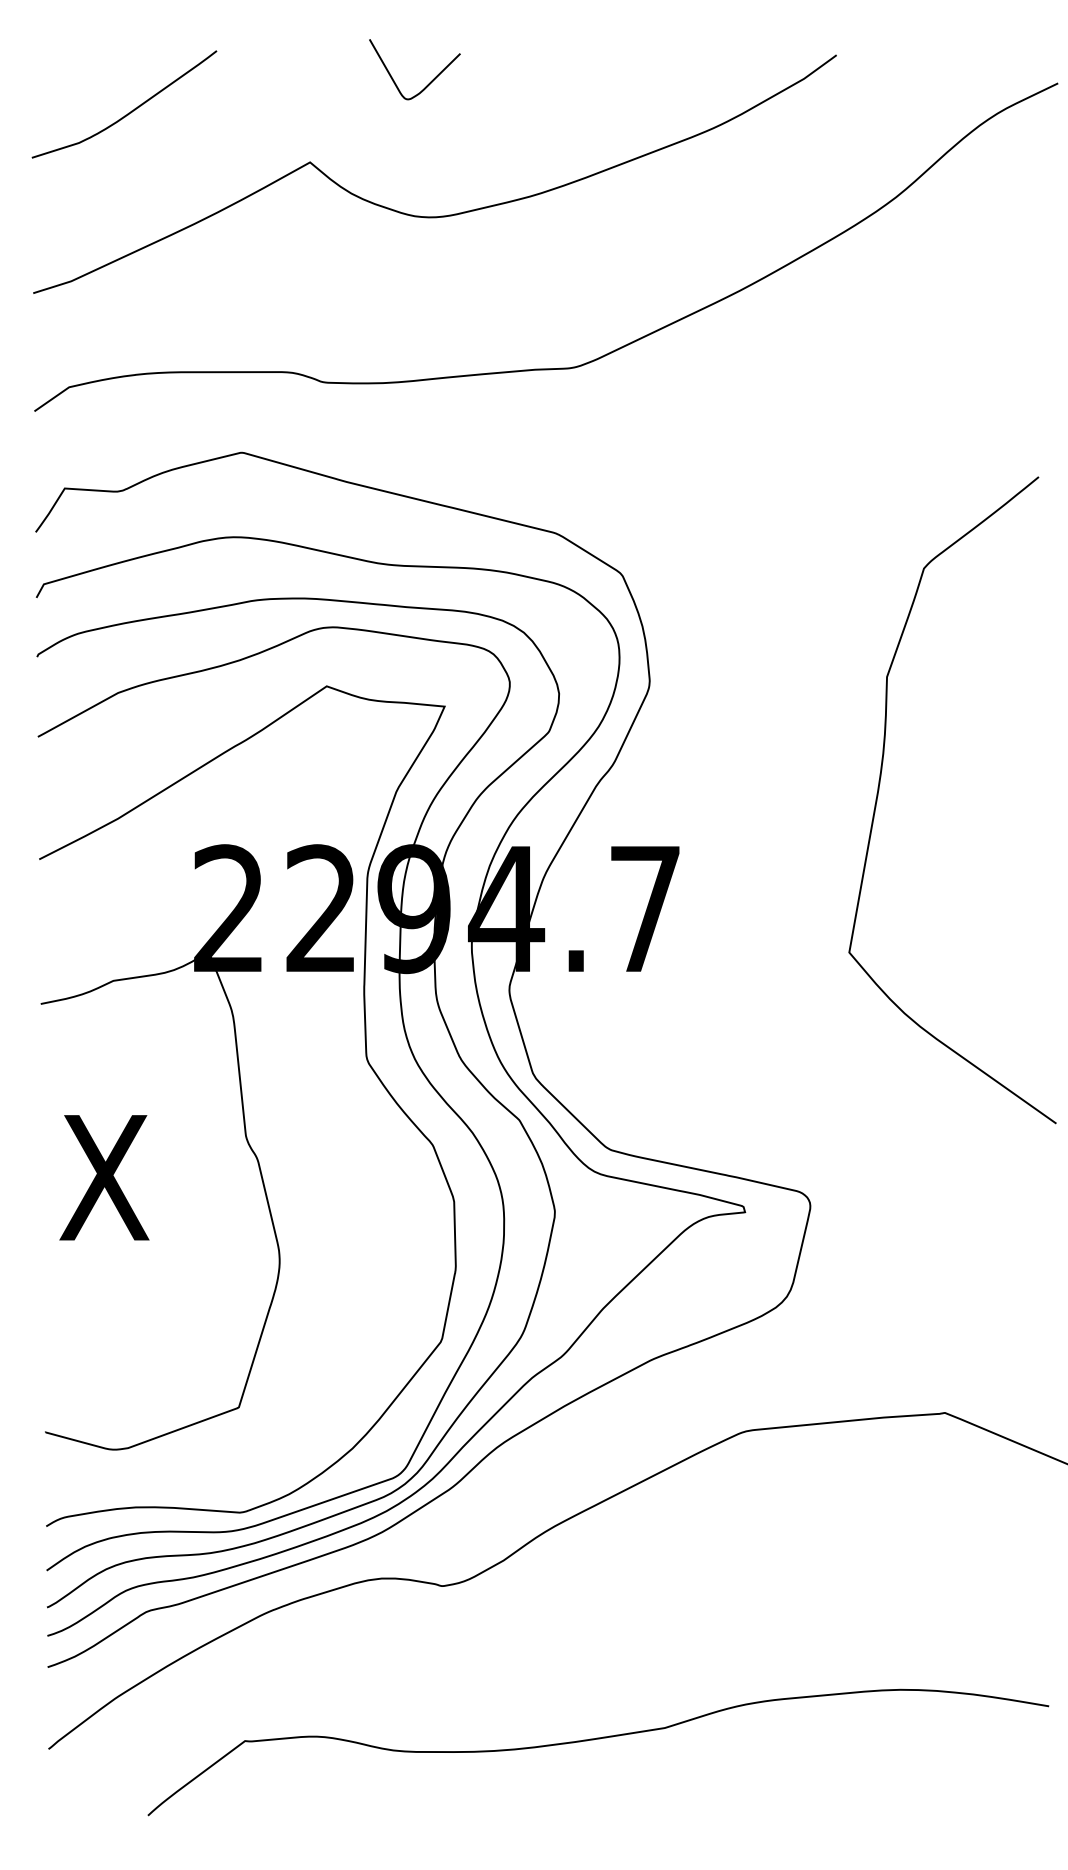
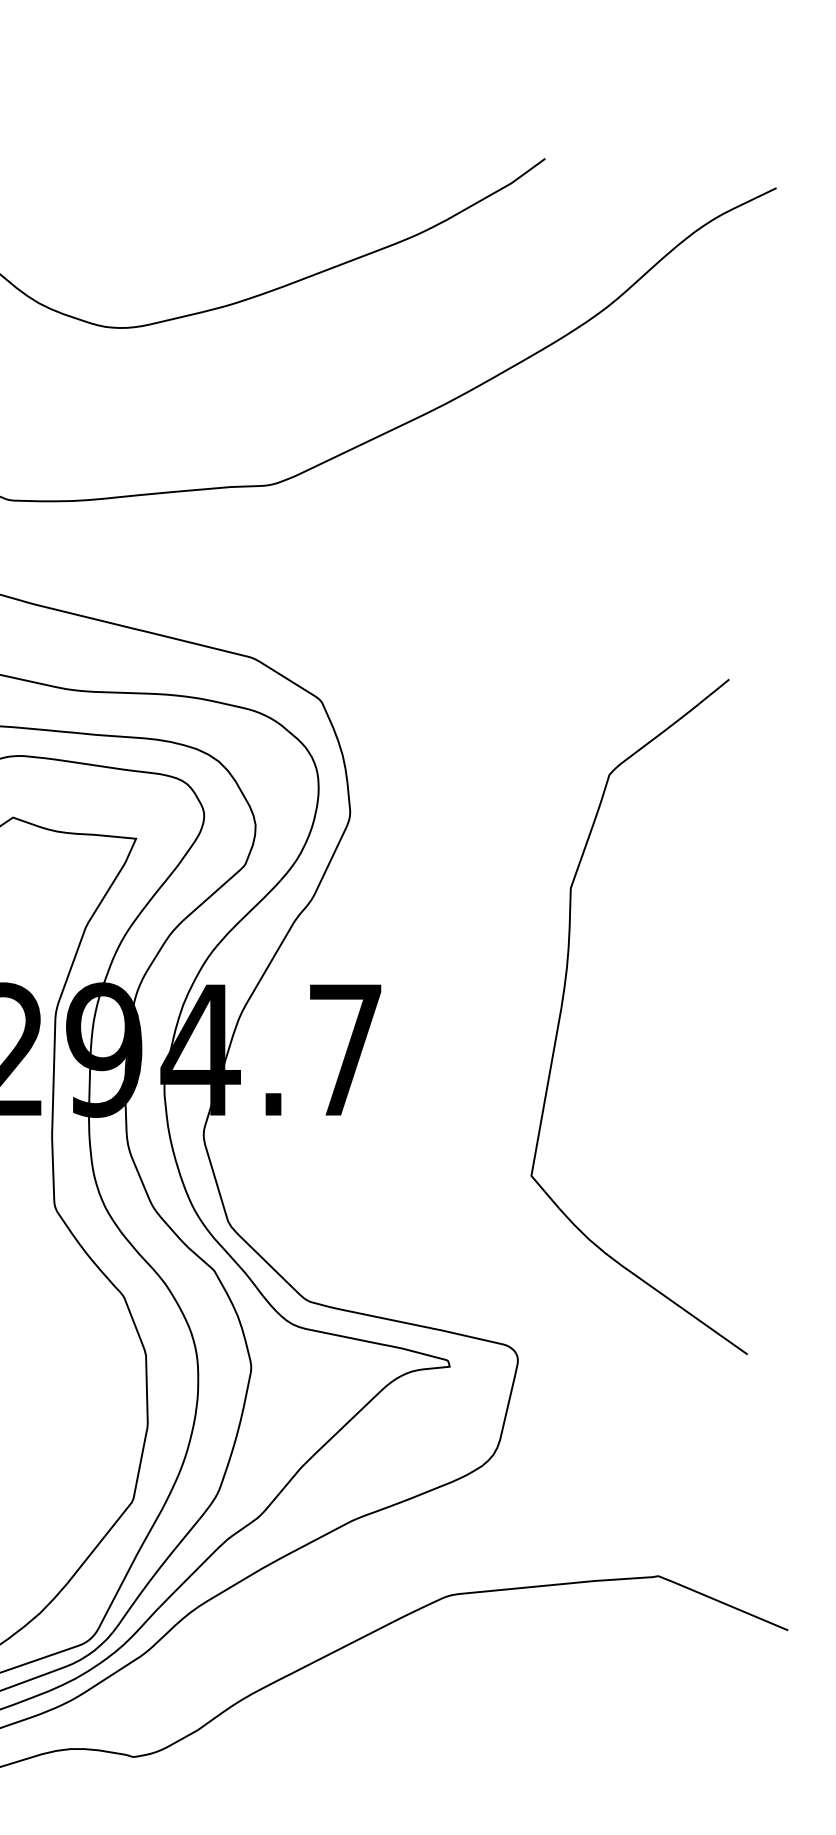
curve: (428, 83) -> (119, 188), removed
curve: (879, 790) -> (562, 1006), moved

